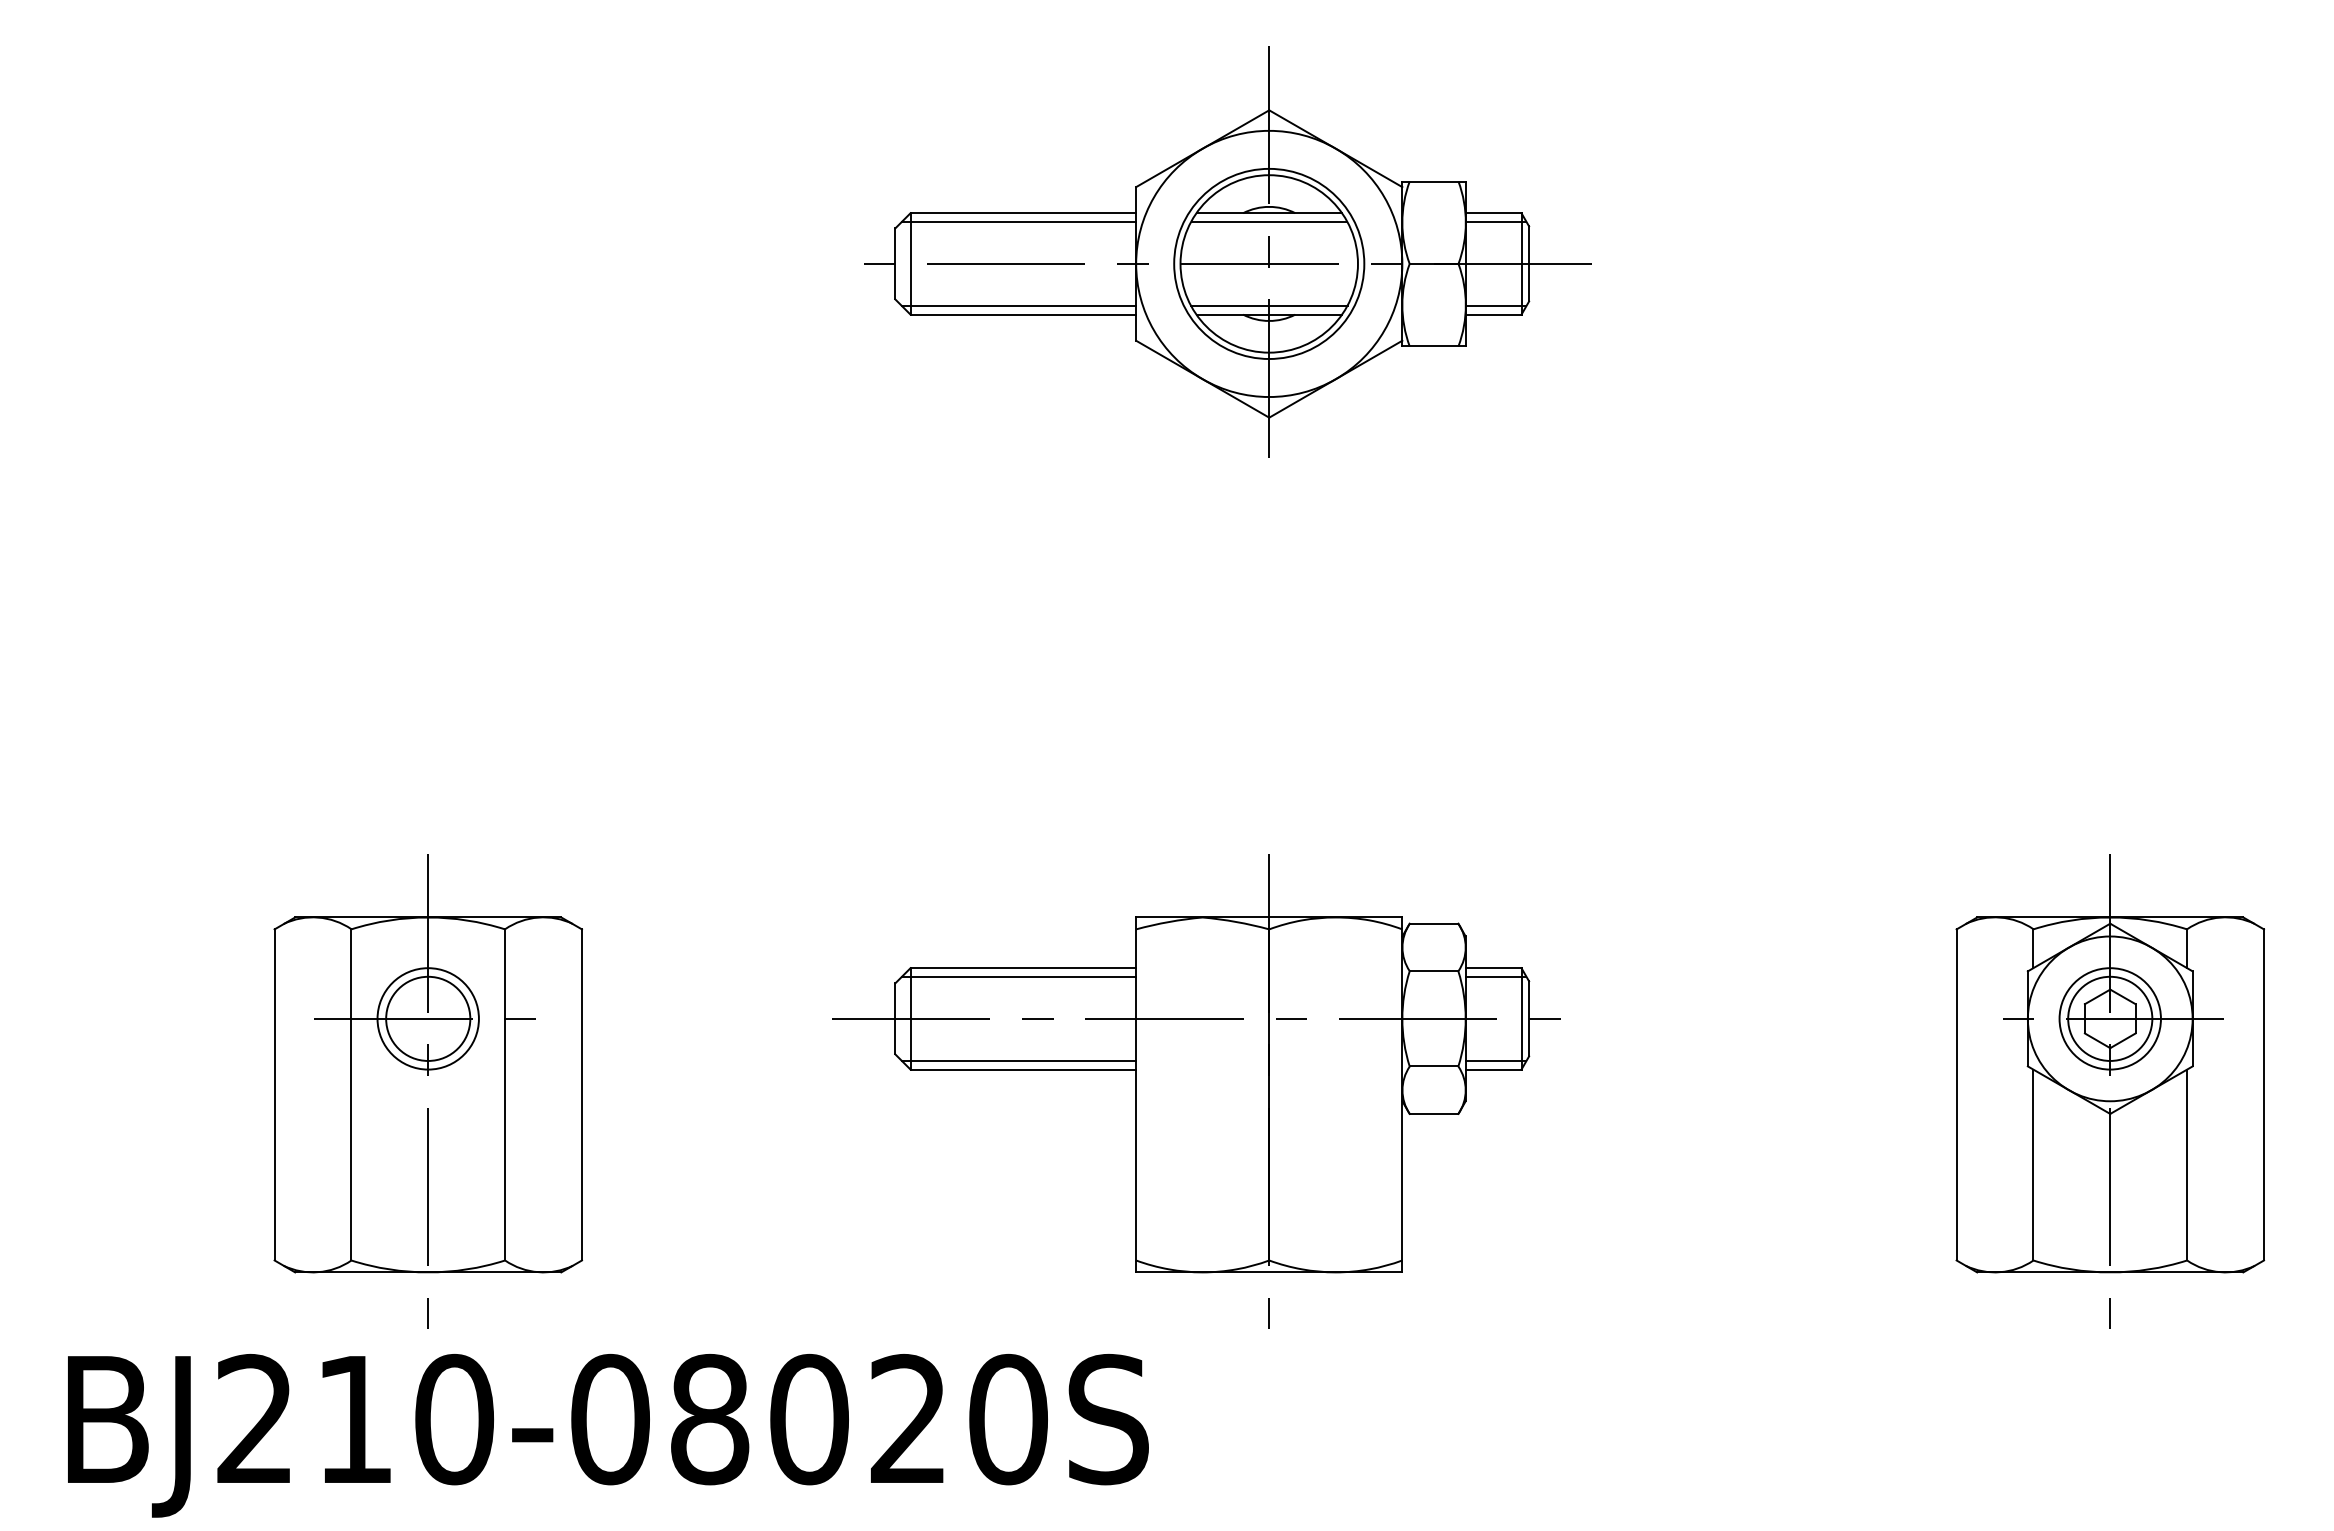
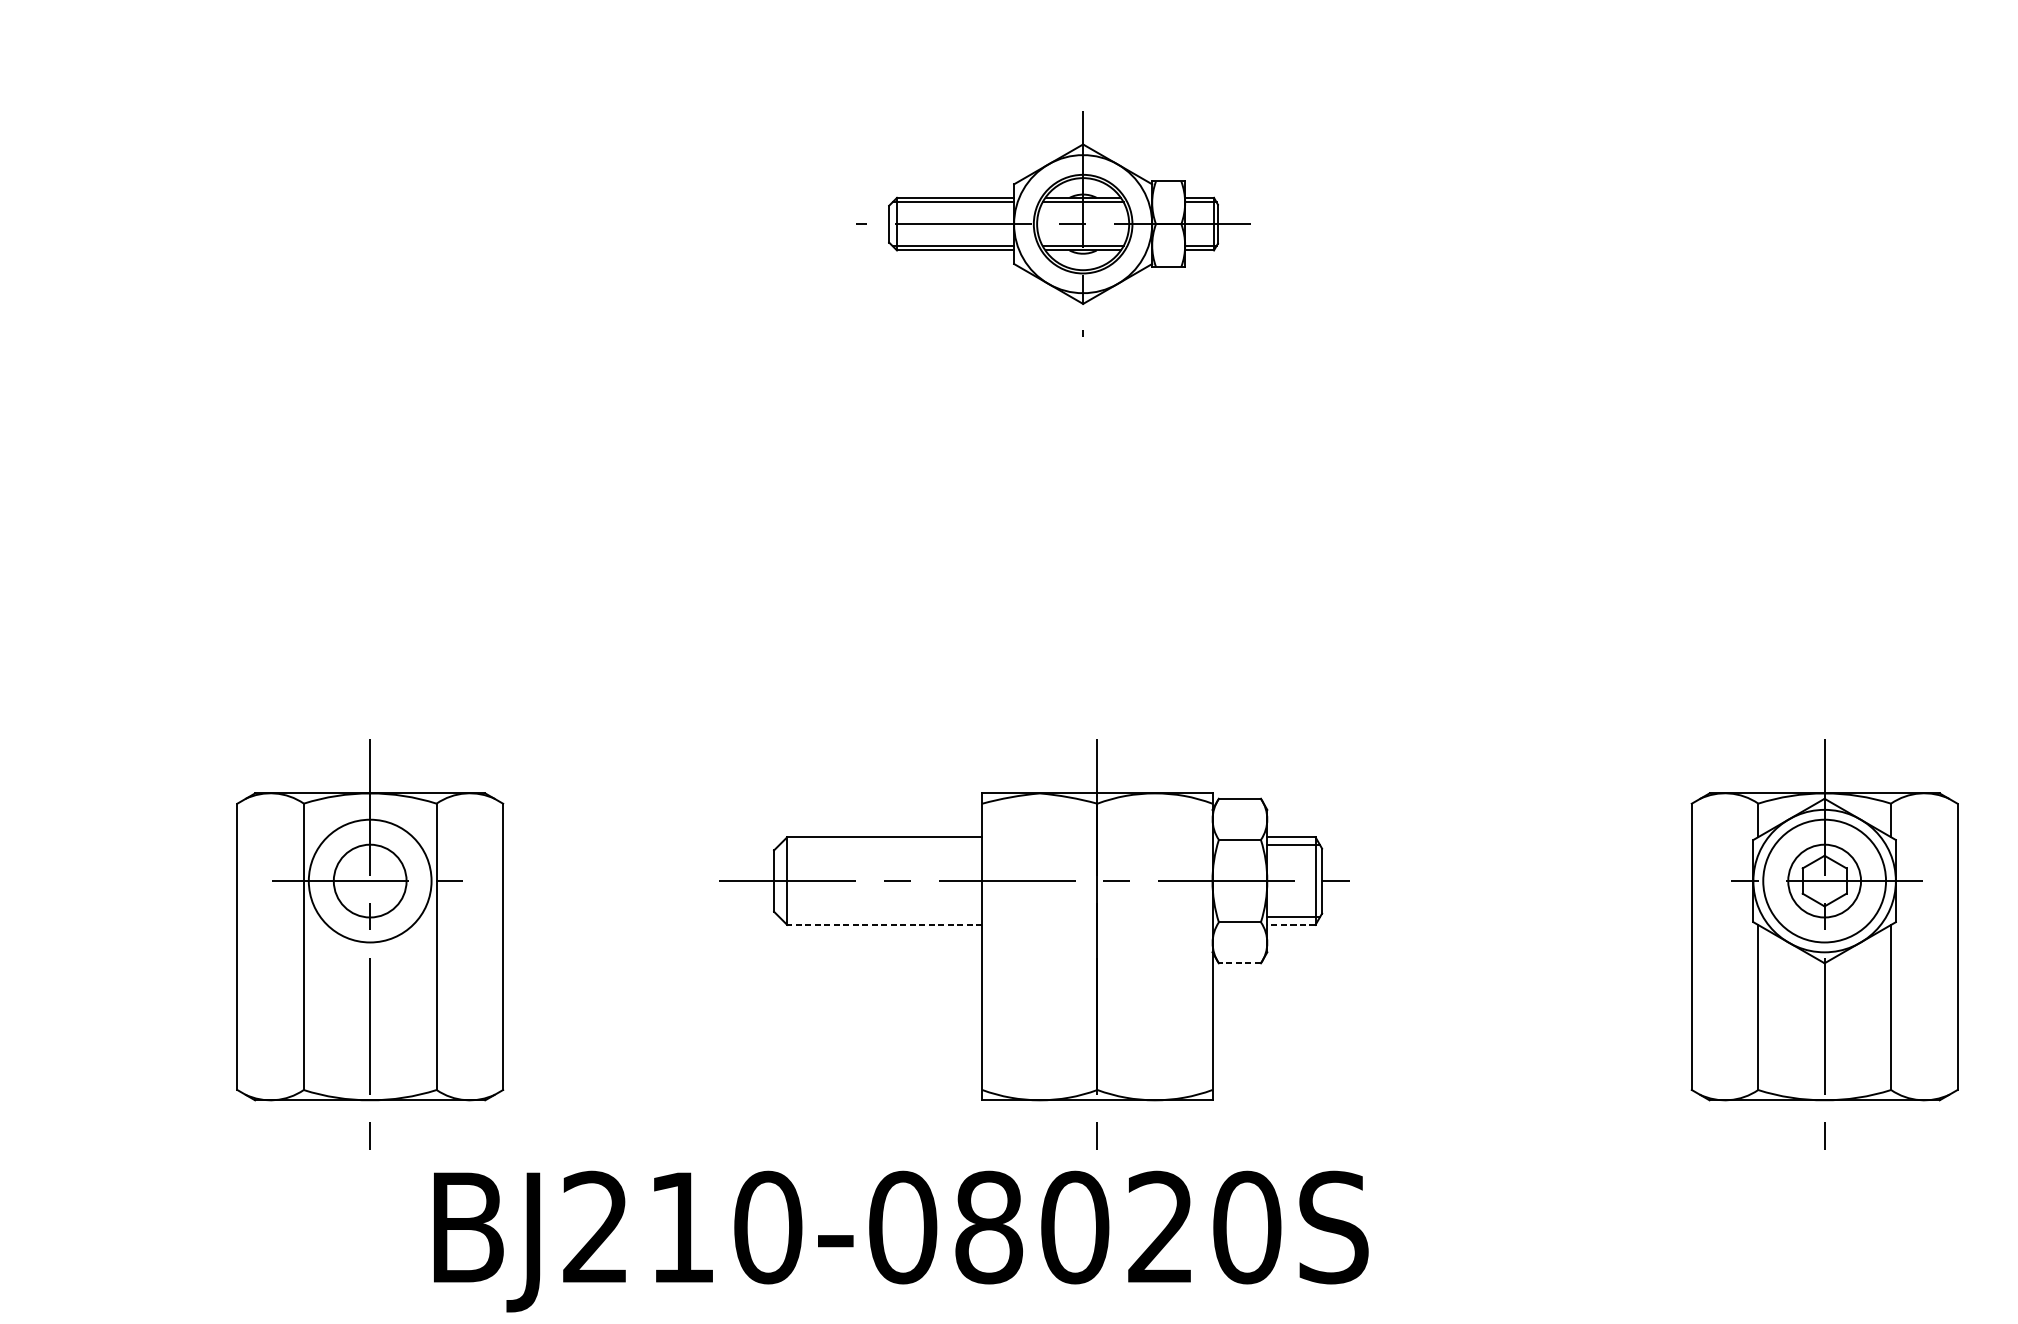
part: (1227, 251) -> (1061, 217), size x0.6
line: (1019, 976) -> (881, 844), removed
circle: (427, 1018) -> (369, 880), size x1.4
circle: (2109, 1018) -> (1823, 880), size x1.4
line: (1019, 1060) -> (881, 917), removed
line: (1023, 1069) -> (884, 924), solid -> dashed
line: (1493, 1069) -> (1291, 924), solid -> dashed
line: (1433, 1113) -> (1239, 962), solid -> dashed
text: (608, 1435) -> (901, 1241), moved

